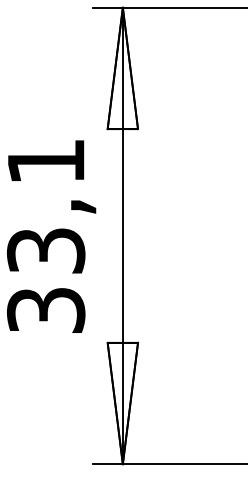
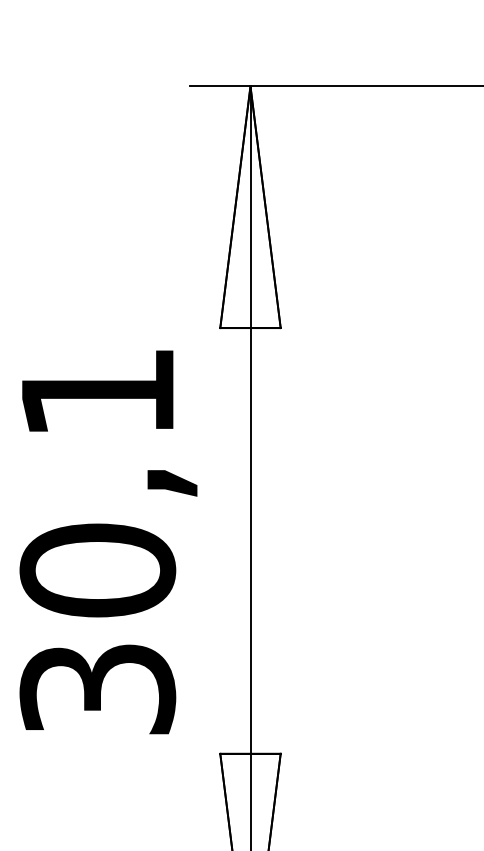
text: (46, 250) -> (98, 569), 33,1 -> 30,1

